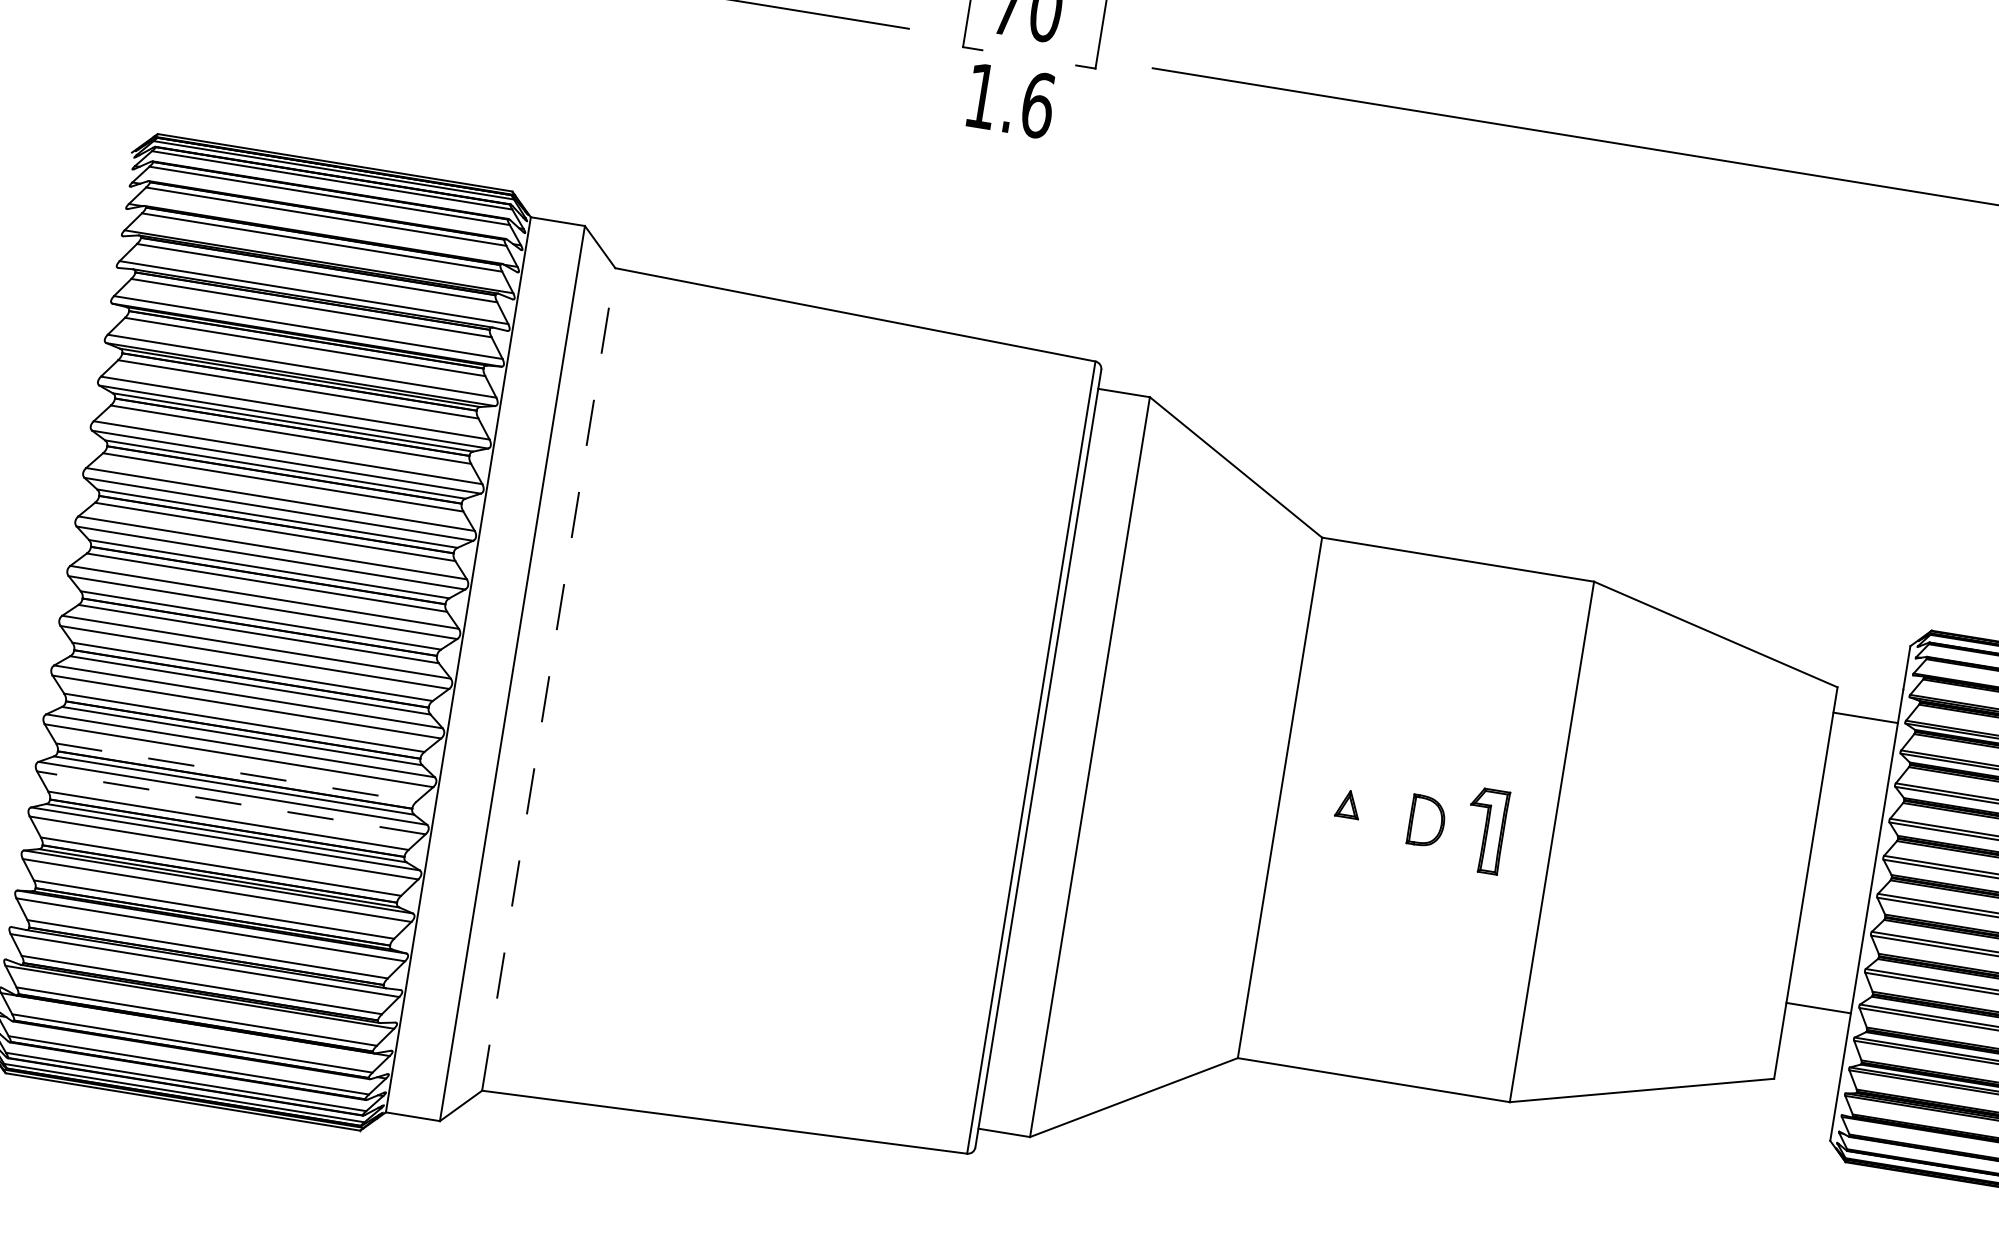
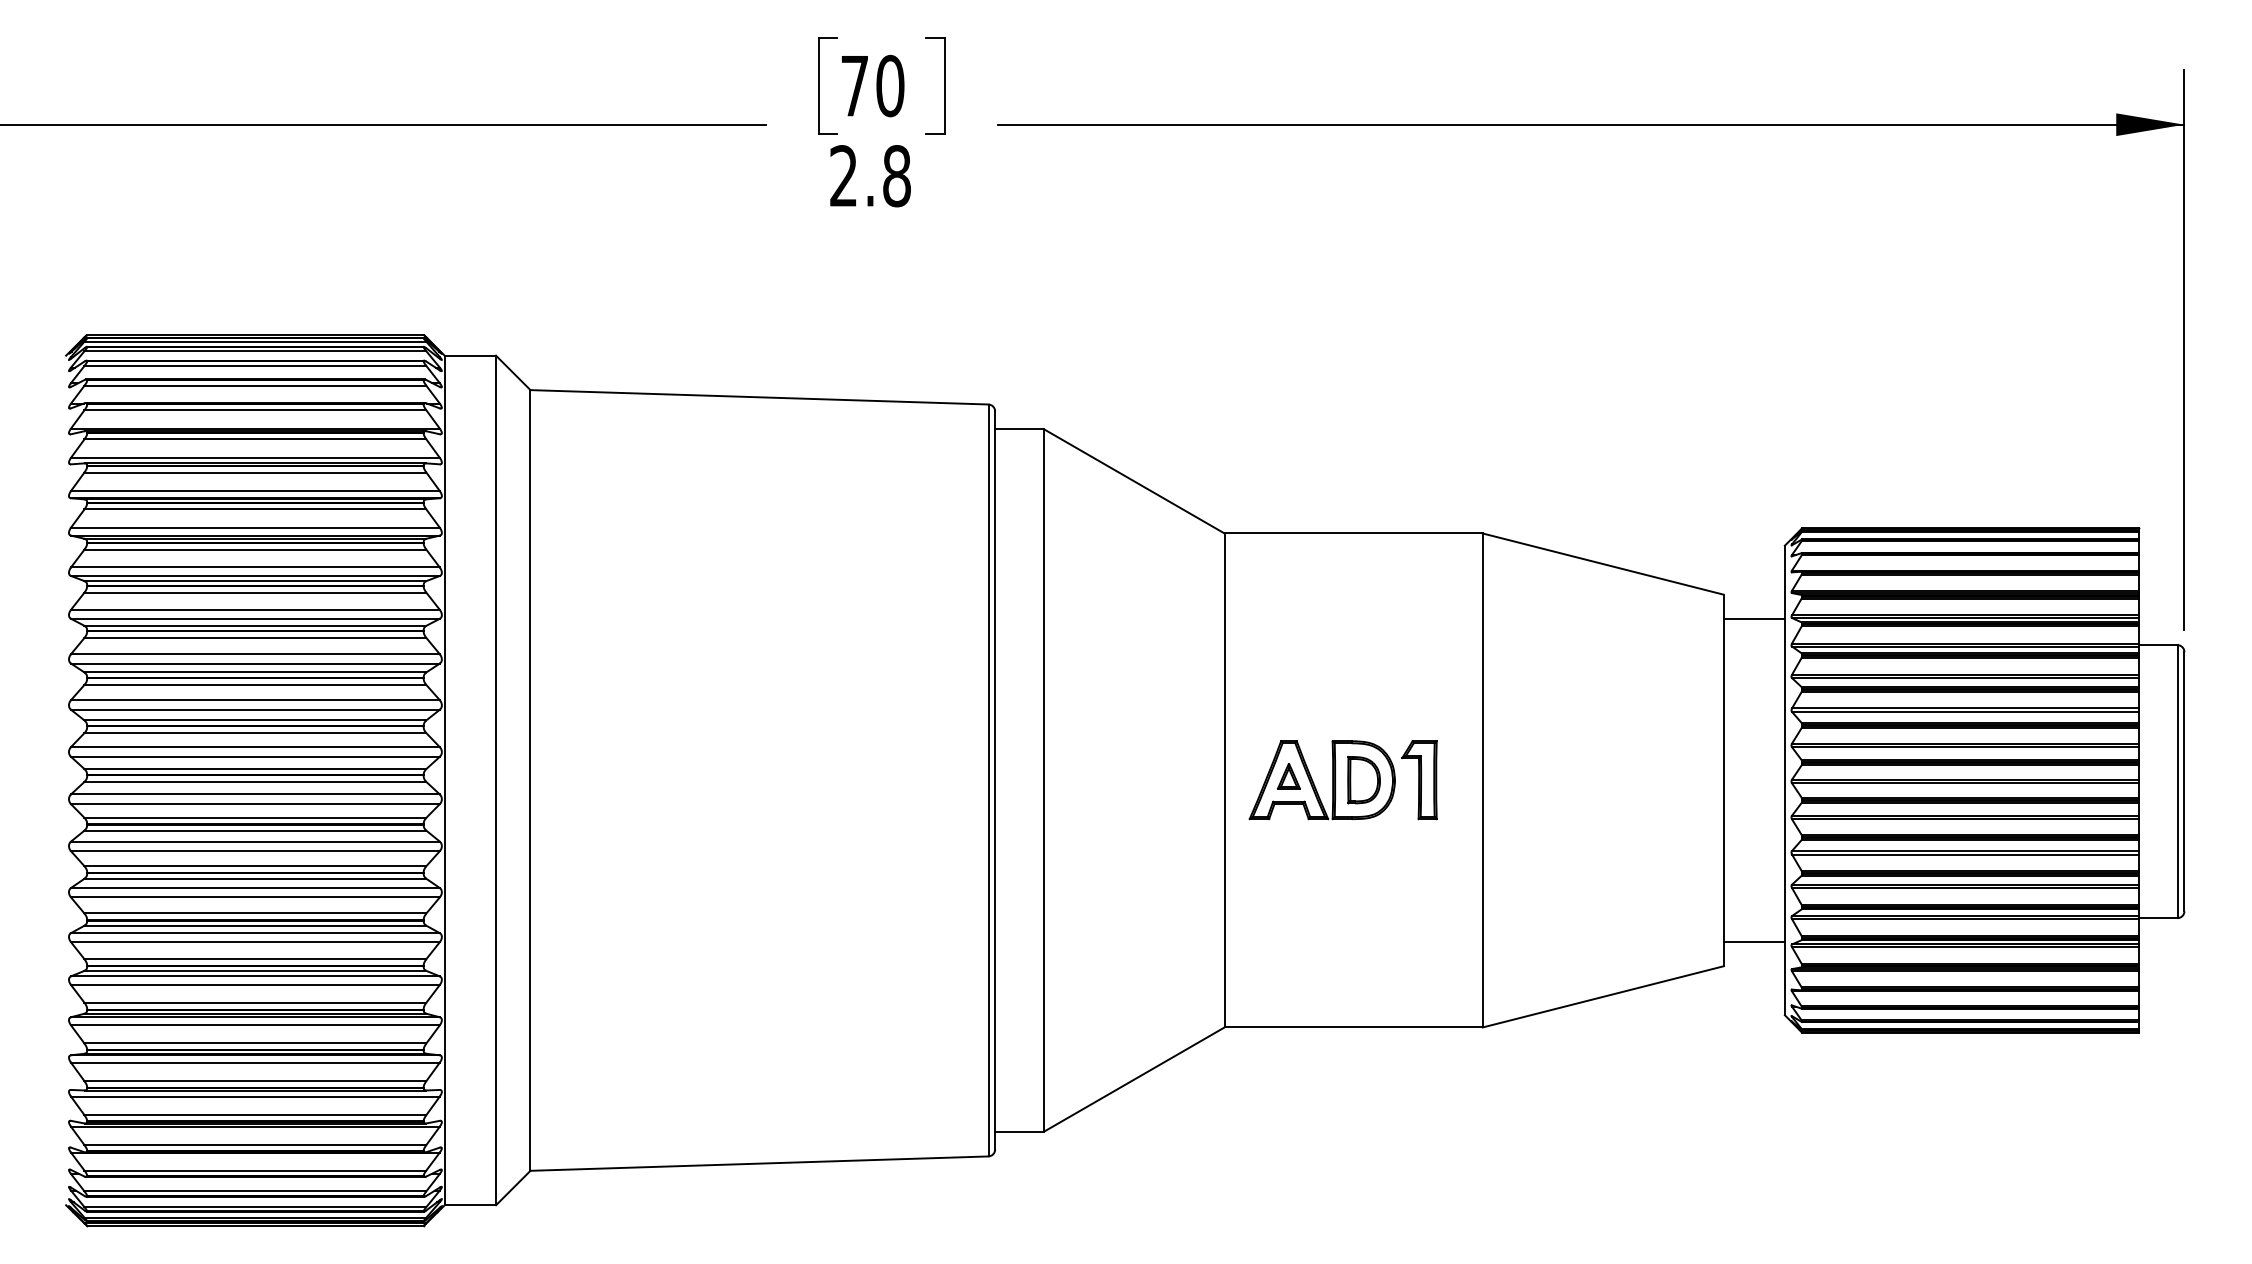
text: (1010, 101) -> (870, 176), 1.6 -> 2.8
line: (548, 678) -> (530, 779), dashed -> solid
line: (236, 772) -> (255, 913), dashed -> solid
line: (230, 803) -> (254, 942), dashed -> solid
part: (1374, 816) -> (1314, 783), added
line: (1817, 1008) -> (1753, 942), moved

